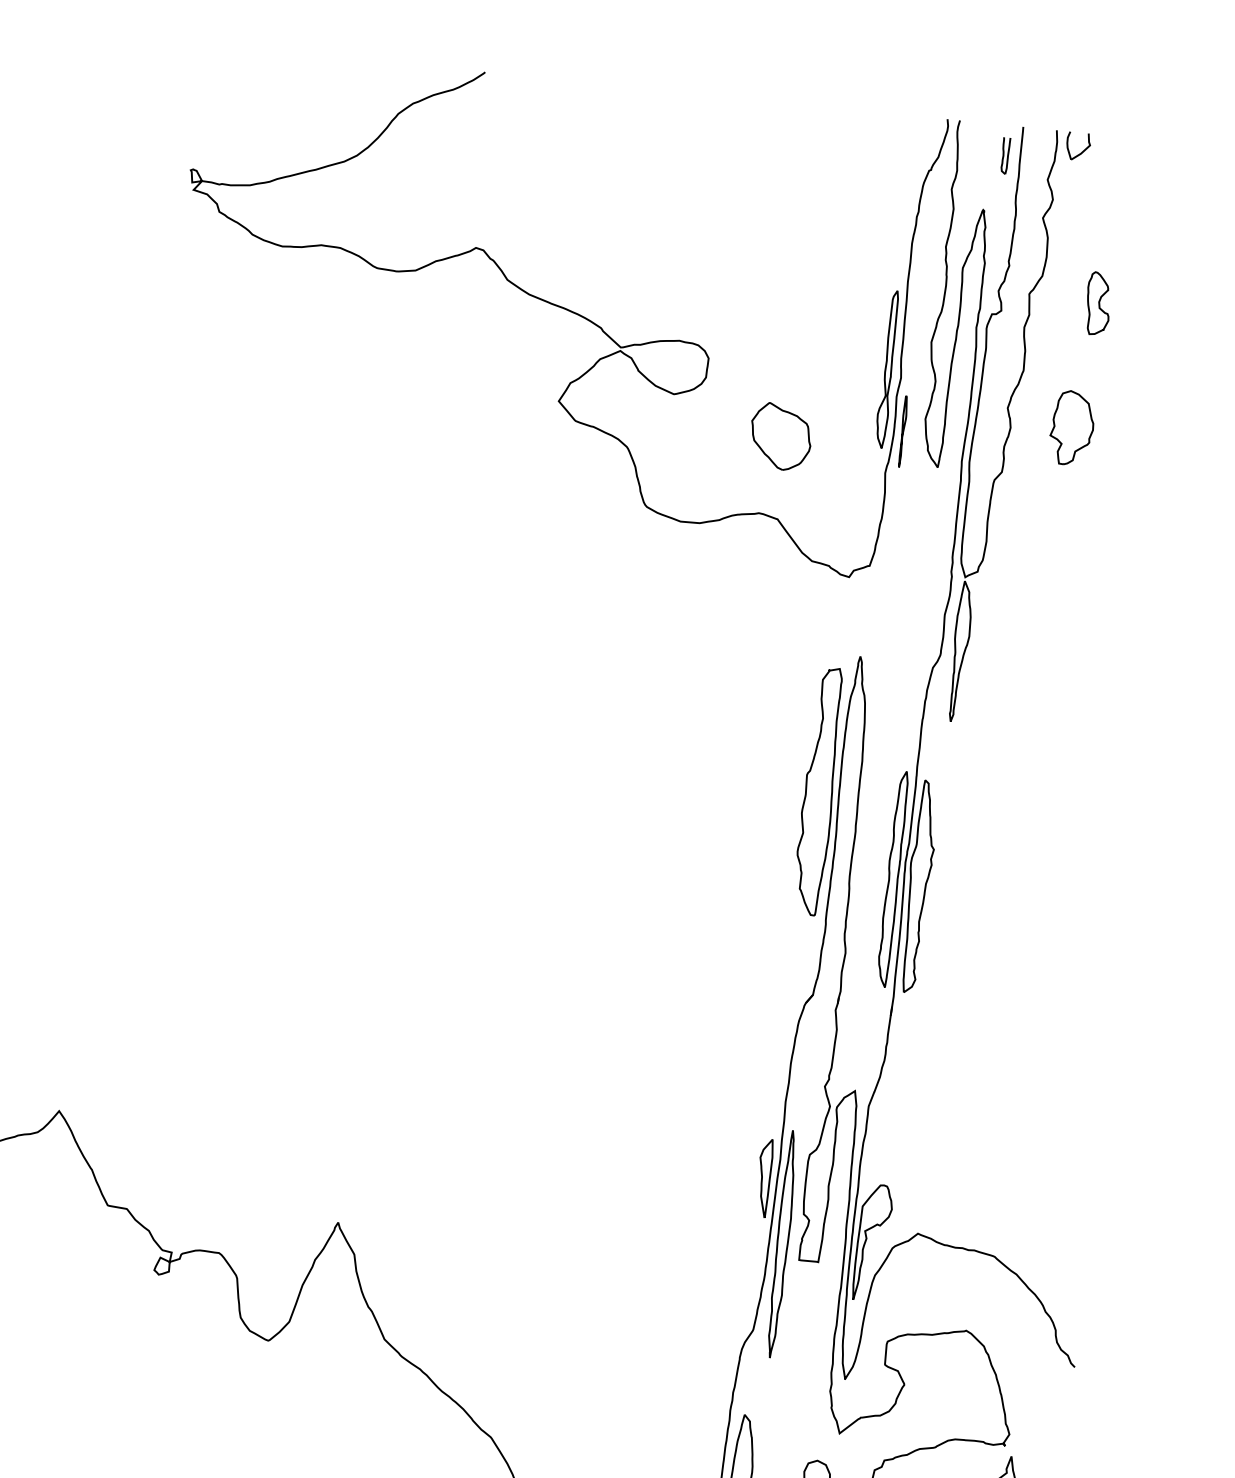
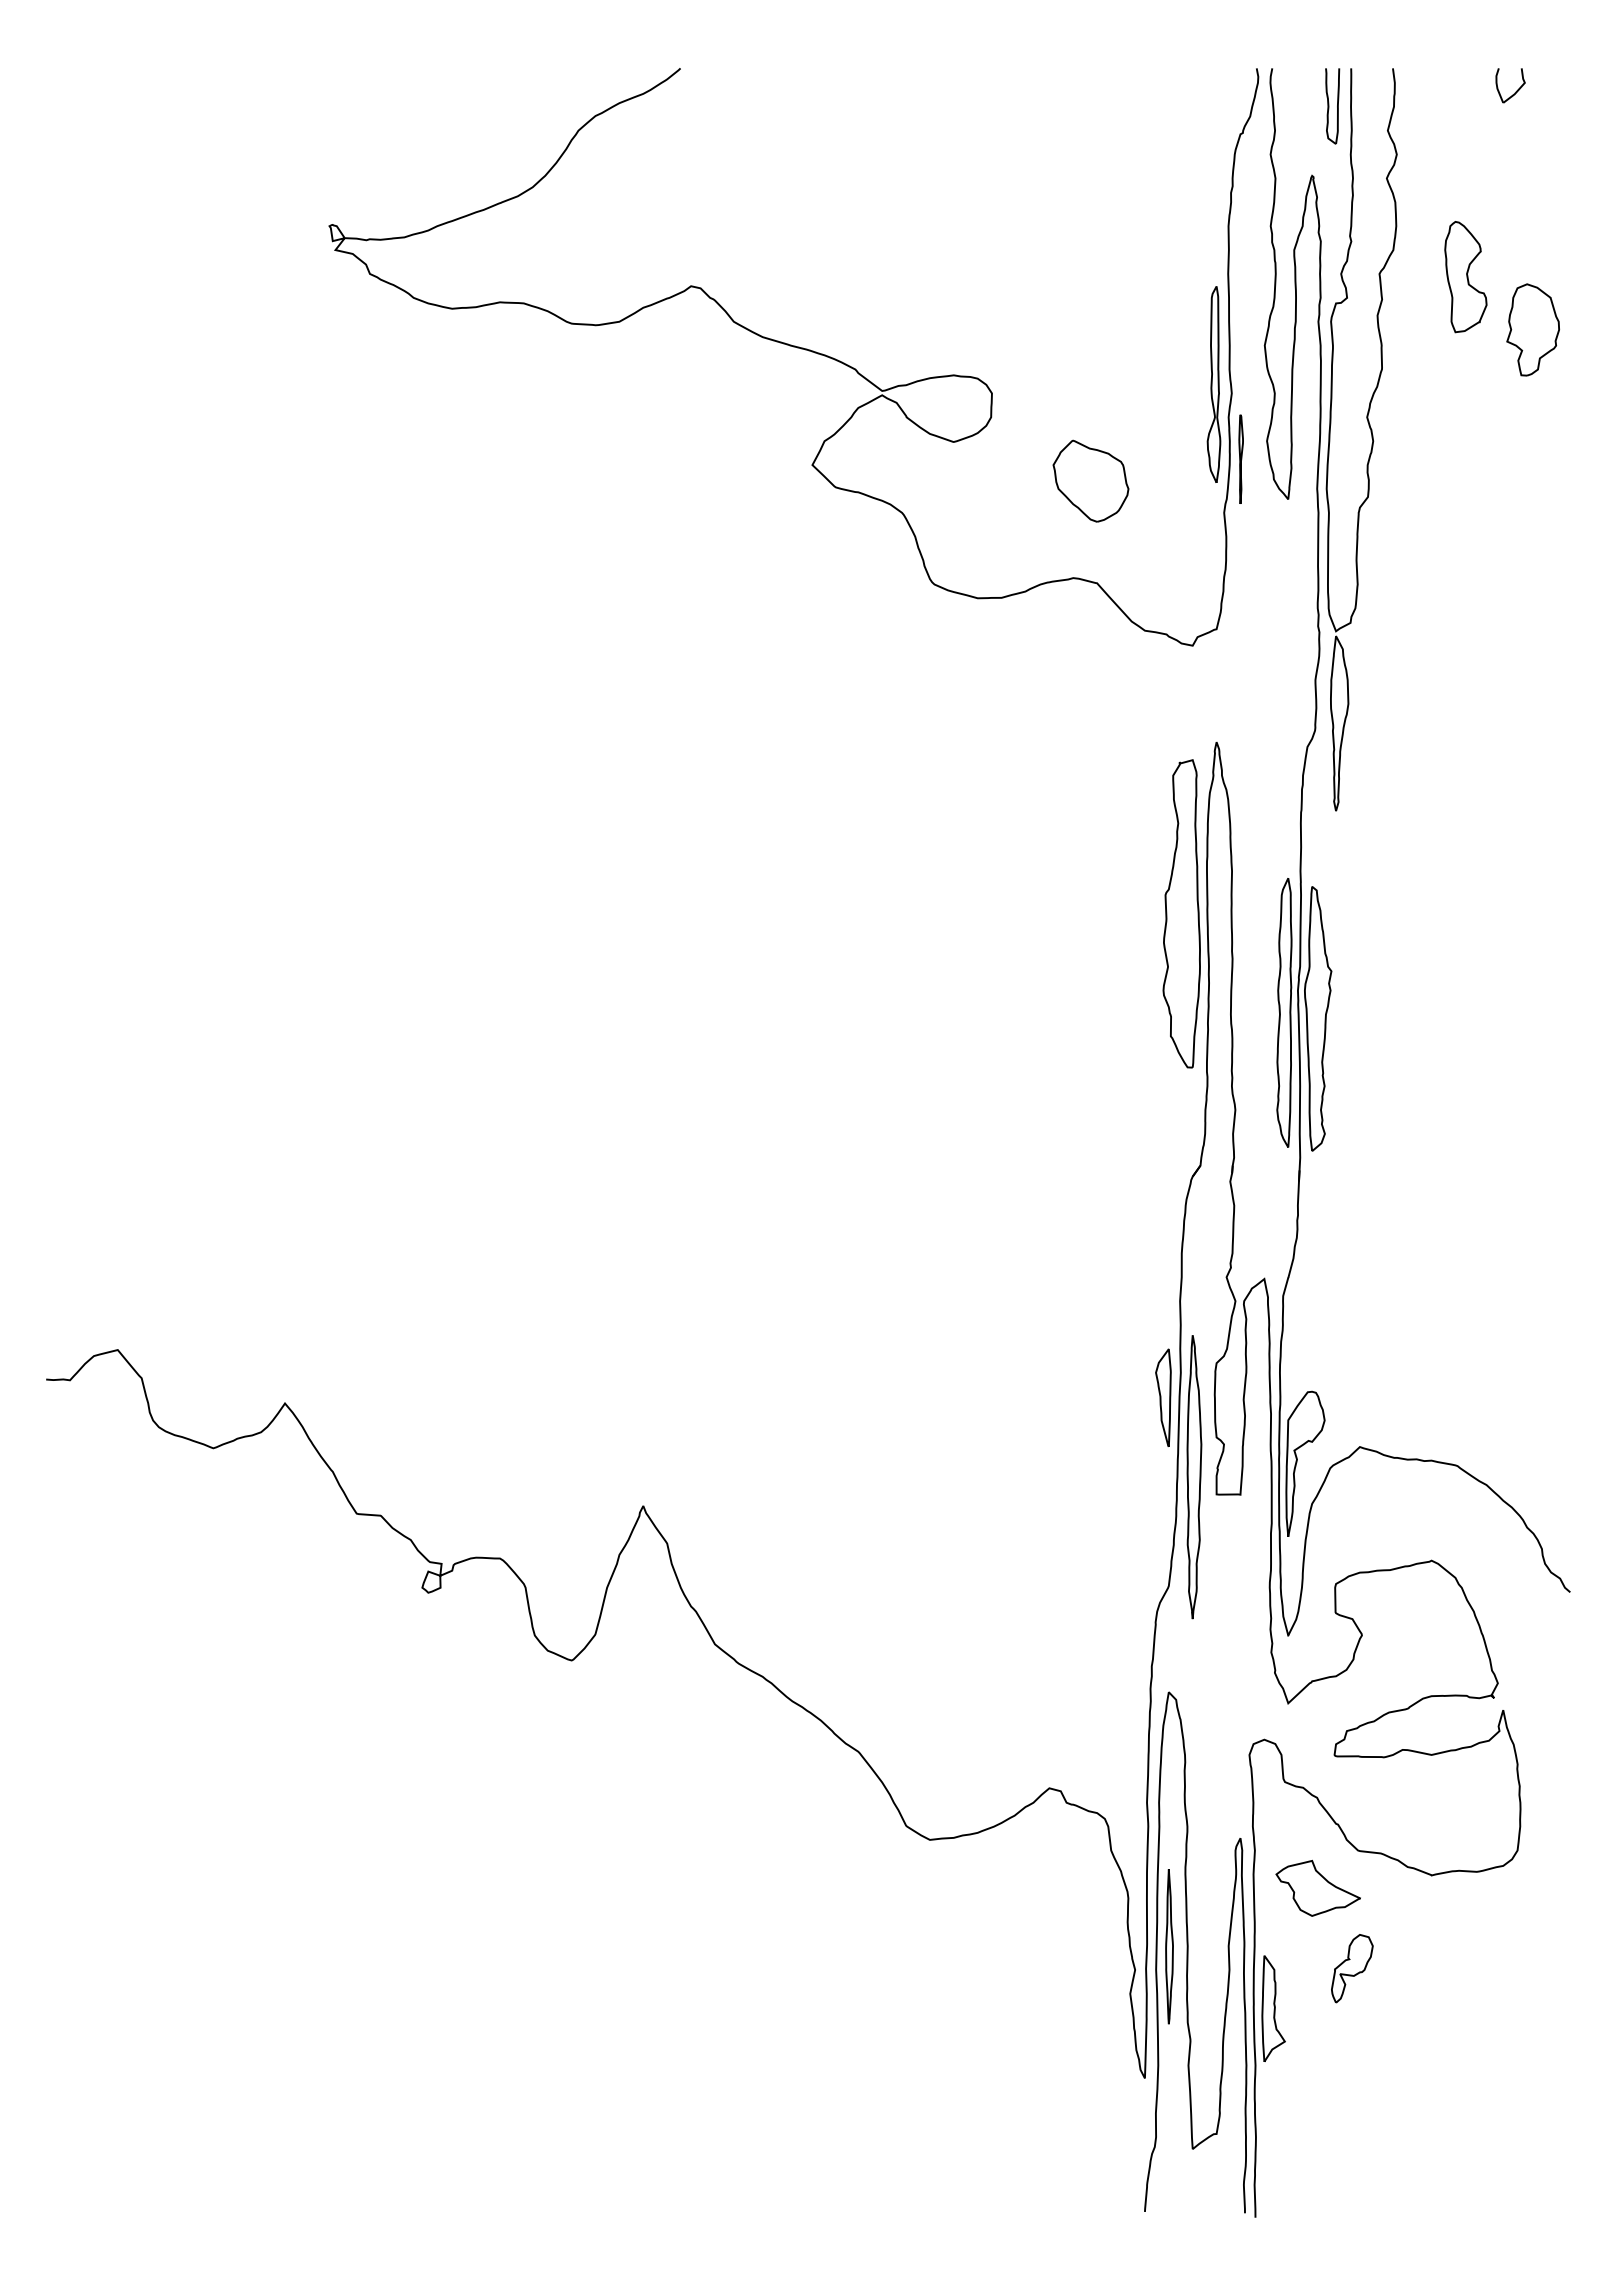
part: (1082, 150) -> (1516, 90), moved
part: (1005, 155) -> (1332, 106), size x1.67
part: (1098, 303) -> (1465, 277), size x1.43
part: (1071, 427) -> (1532, 329), moved

